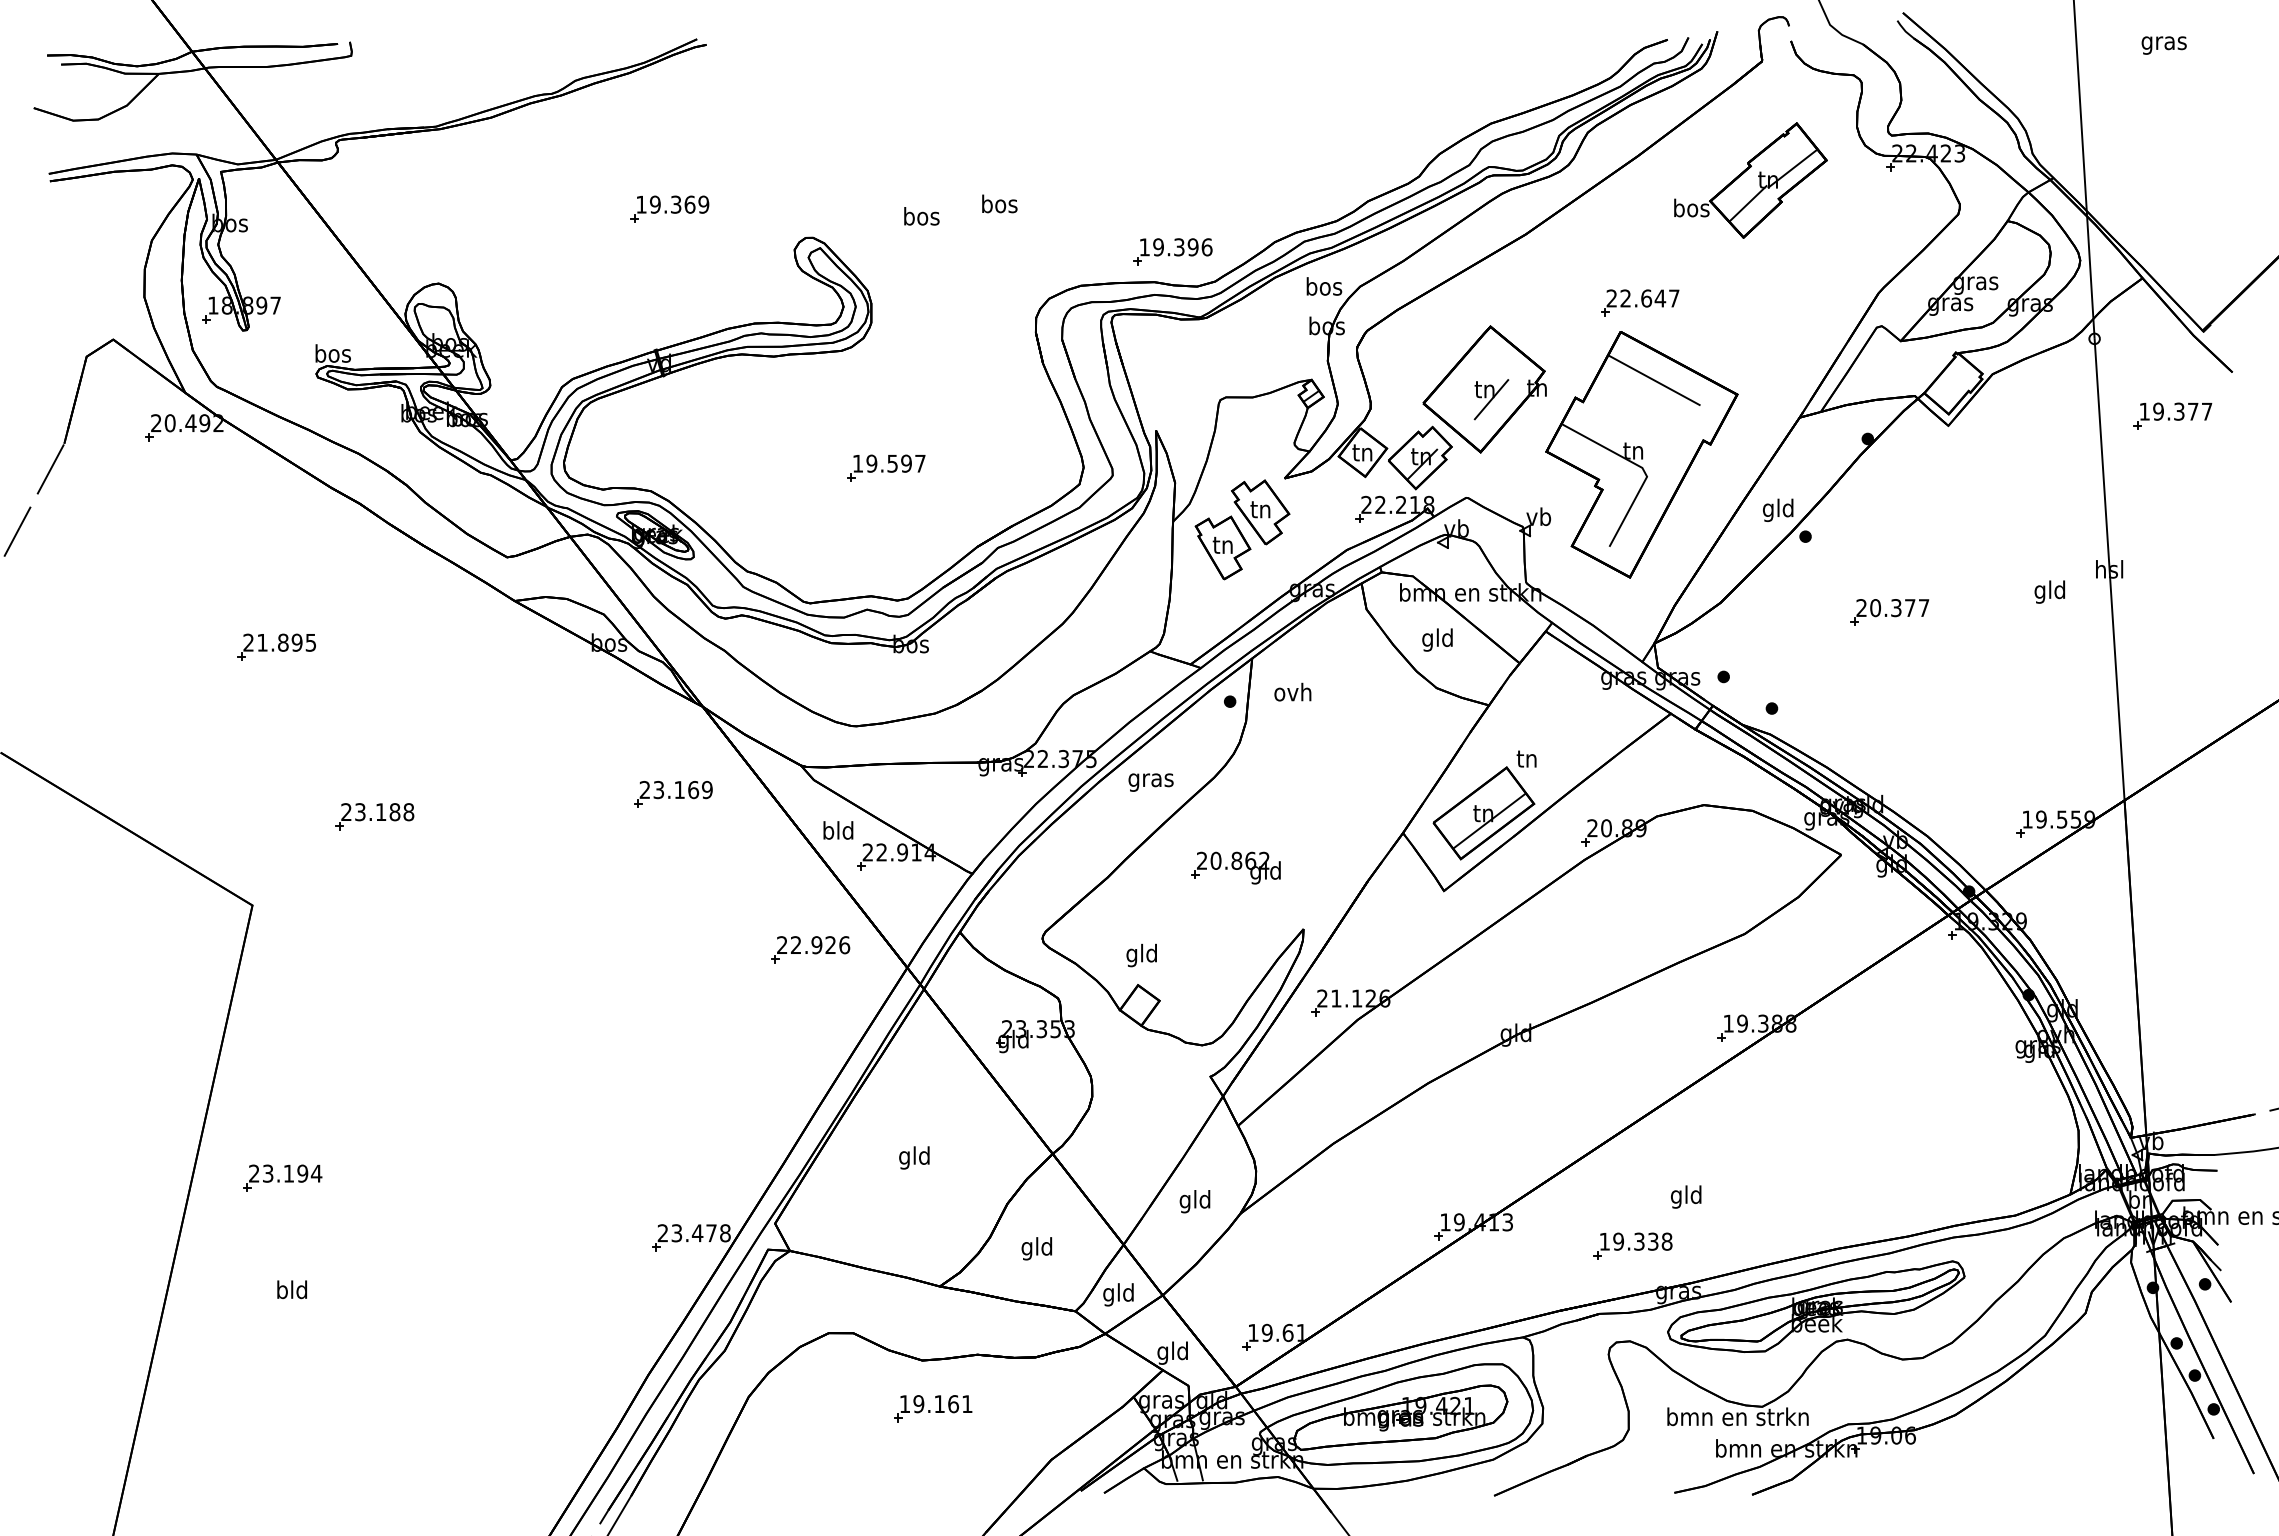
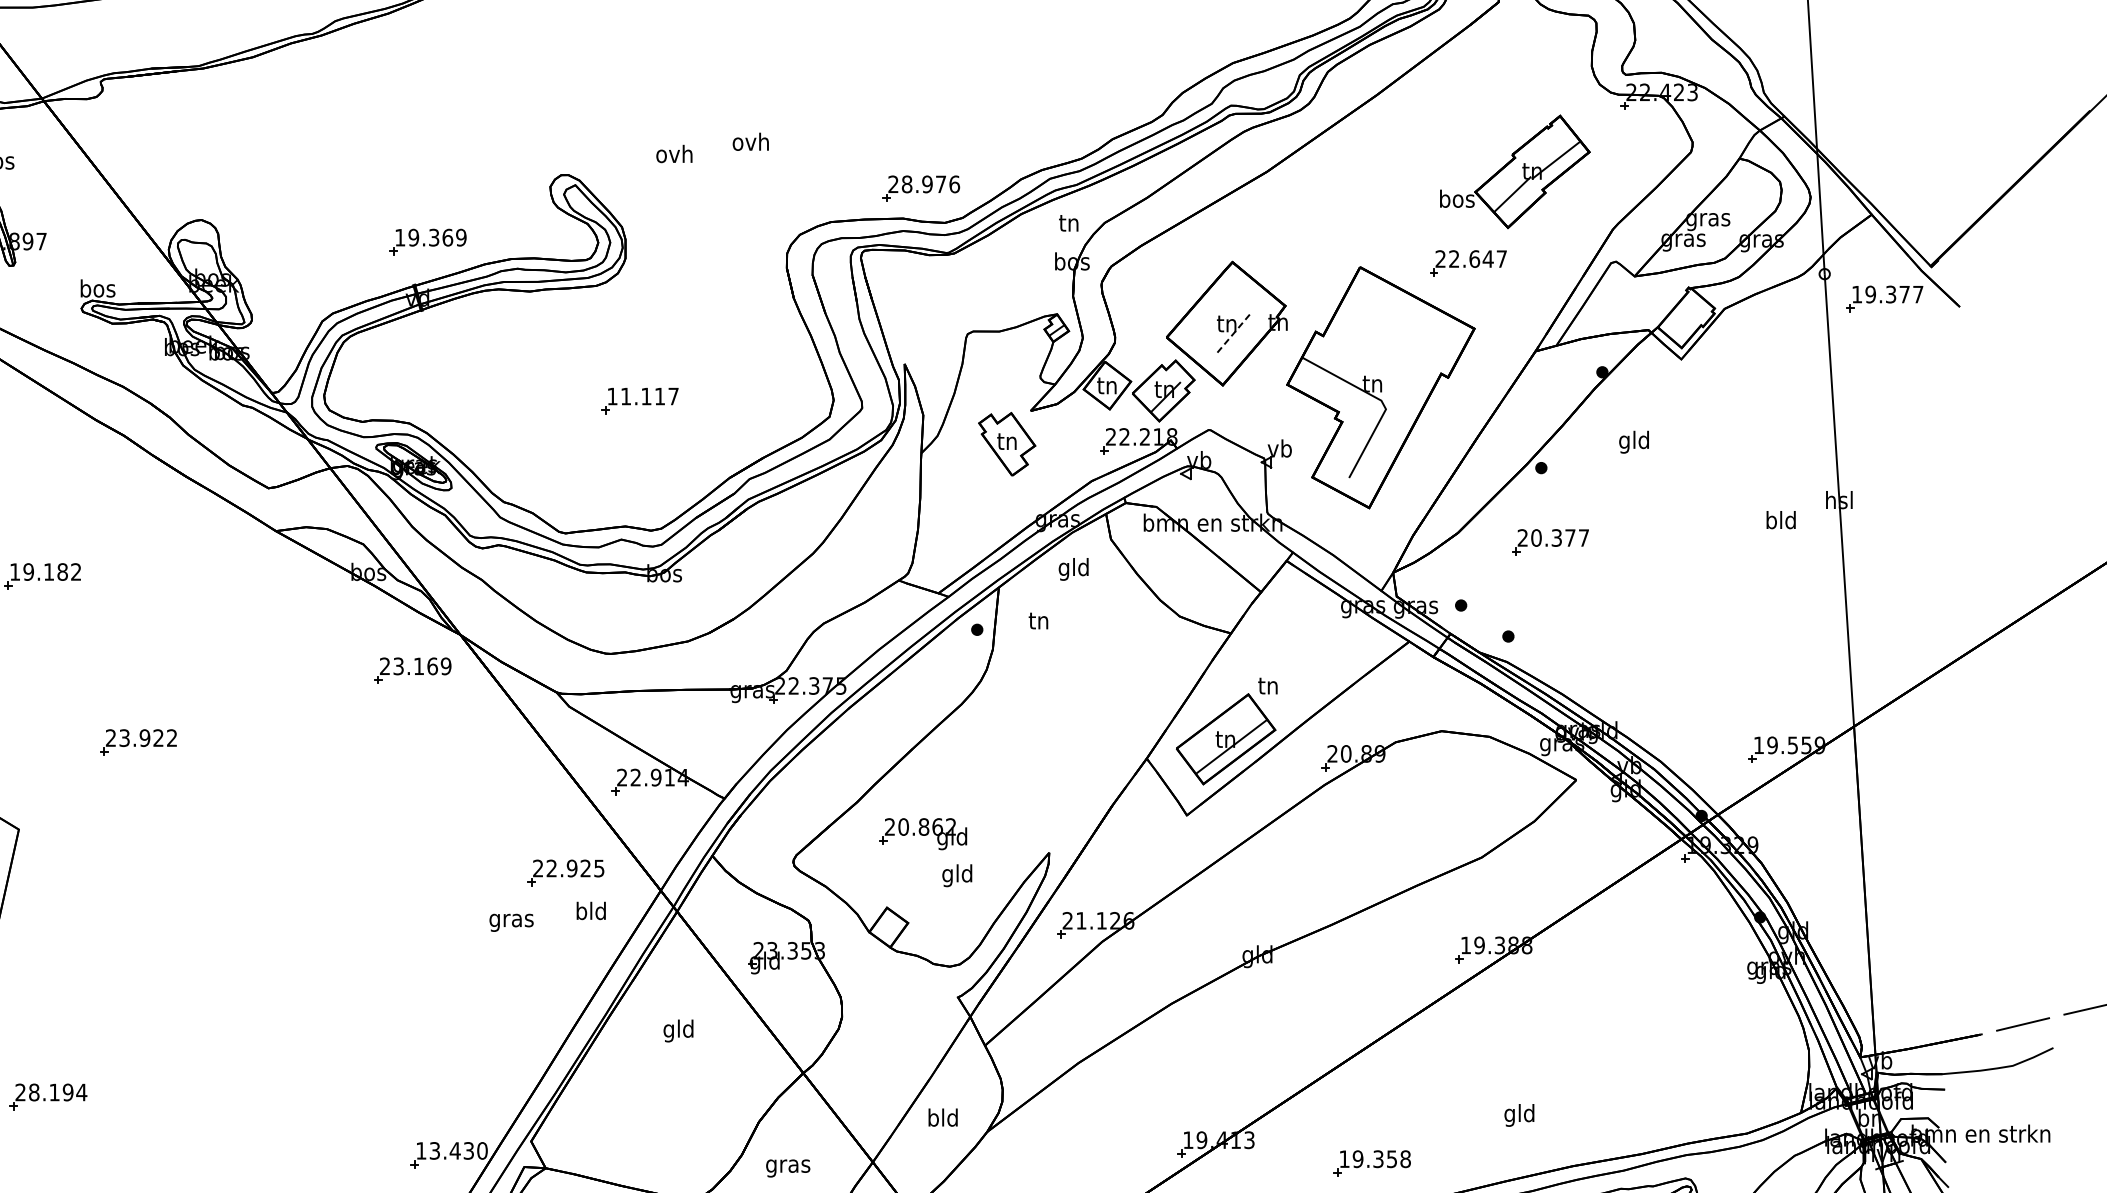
part: (1750, 180) -> (1514, 171), moved
text: (998, 203) -> (750, 141), bos -> ovh
part: (669, 208) -> (427, 241), moved
text: (920, 216) -> (673, 154), bos -> ovh
text: (1168, 247) -> (916, 184), 19.396 -> 28.976
text: (1324, 286) -> (1069, 222), bos -> tn
part: (1640, 302) -> (1468, 262), moved
line: (1653, 380) -> (1392, 314), removed
line: (1491, 399) -> (1233, 333), solid -> dashed
part: (2172, 415) -> (1884, 298), moved
text: (888, 463) -> (642, 396), 19.597 -> 11.117
text: (1778, 509) -> (1634, 441), moved
part: (1222, 547) -> (969, 478), removed
text: (2039, 591) -> (1770, 521), gld -> bld
part: (1889, 612) -> (1550, 542), moved
text: (1437, 639) -> (1073, 568), moved
text: (279, 642) -> (45, 571), 21.895 -> 19.182
text: (1292, 691) -> (1038, 619), ovh -> tn
text: (1150, 782) -> (511, 922), moved
part: (673, 794) -> (412, 670), moved
text: (394, 812) -> (158, 738), 23.188 -> 23.922
text: (838, 830) -> (591, 910), moved
part: (1235, 867) -> (922, 833), moved
text: (844, 945) -> (599, 868), 22.926 -> 22.925
text: (1141, 955) -> (957, 875), moved
text: (914, 1157) -> (678, 1030), moved
text: (267, 1173) -> (33, 1092), 23.194 -> 28.194
text: (1686, 1196) -> (1519, 1114), moved
text: (1185, 1201) -> (933, 1119), gld -> bld
text: (693, 1233) -> (451, 1151), 23.478 -> 13.430
text: (1653, 1241) -> (1392, 1158), 19.338 -> 19.358
text: (1036, 1248) -> (787, 1165), gld -> gras

